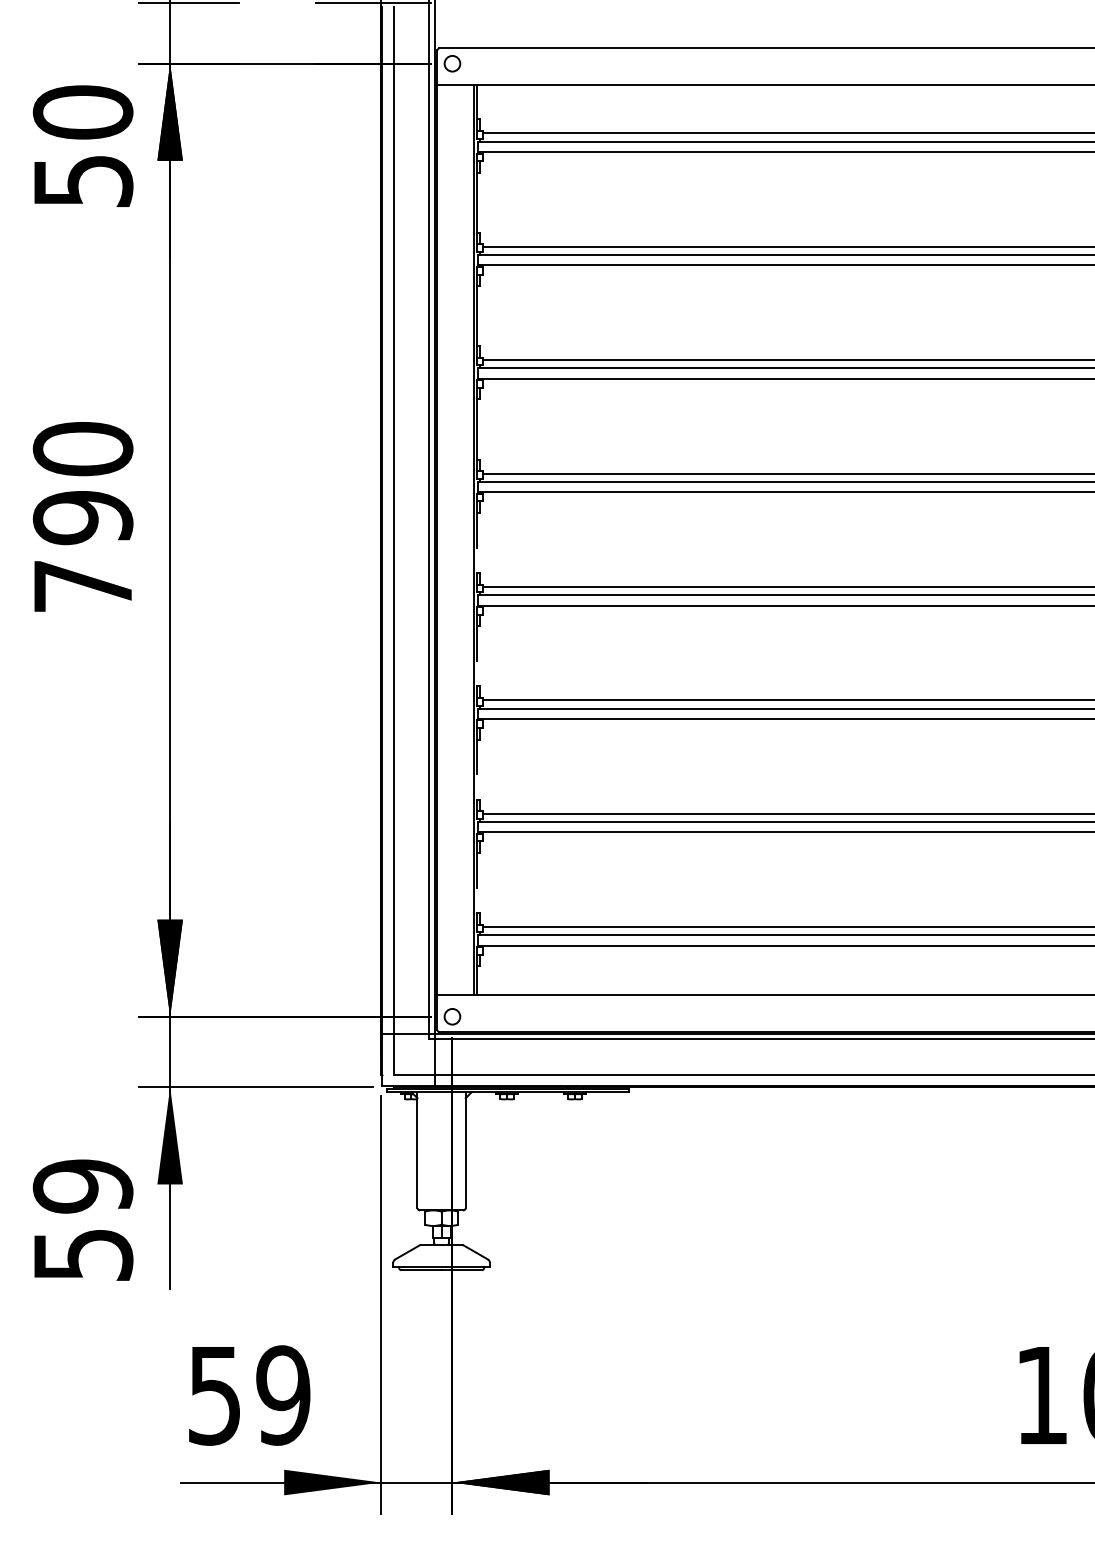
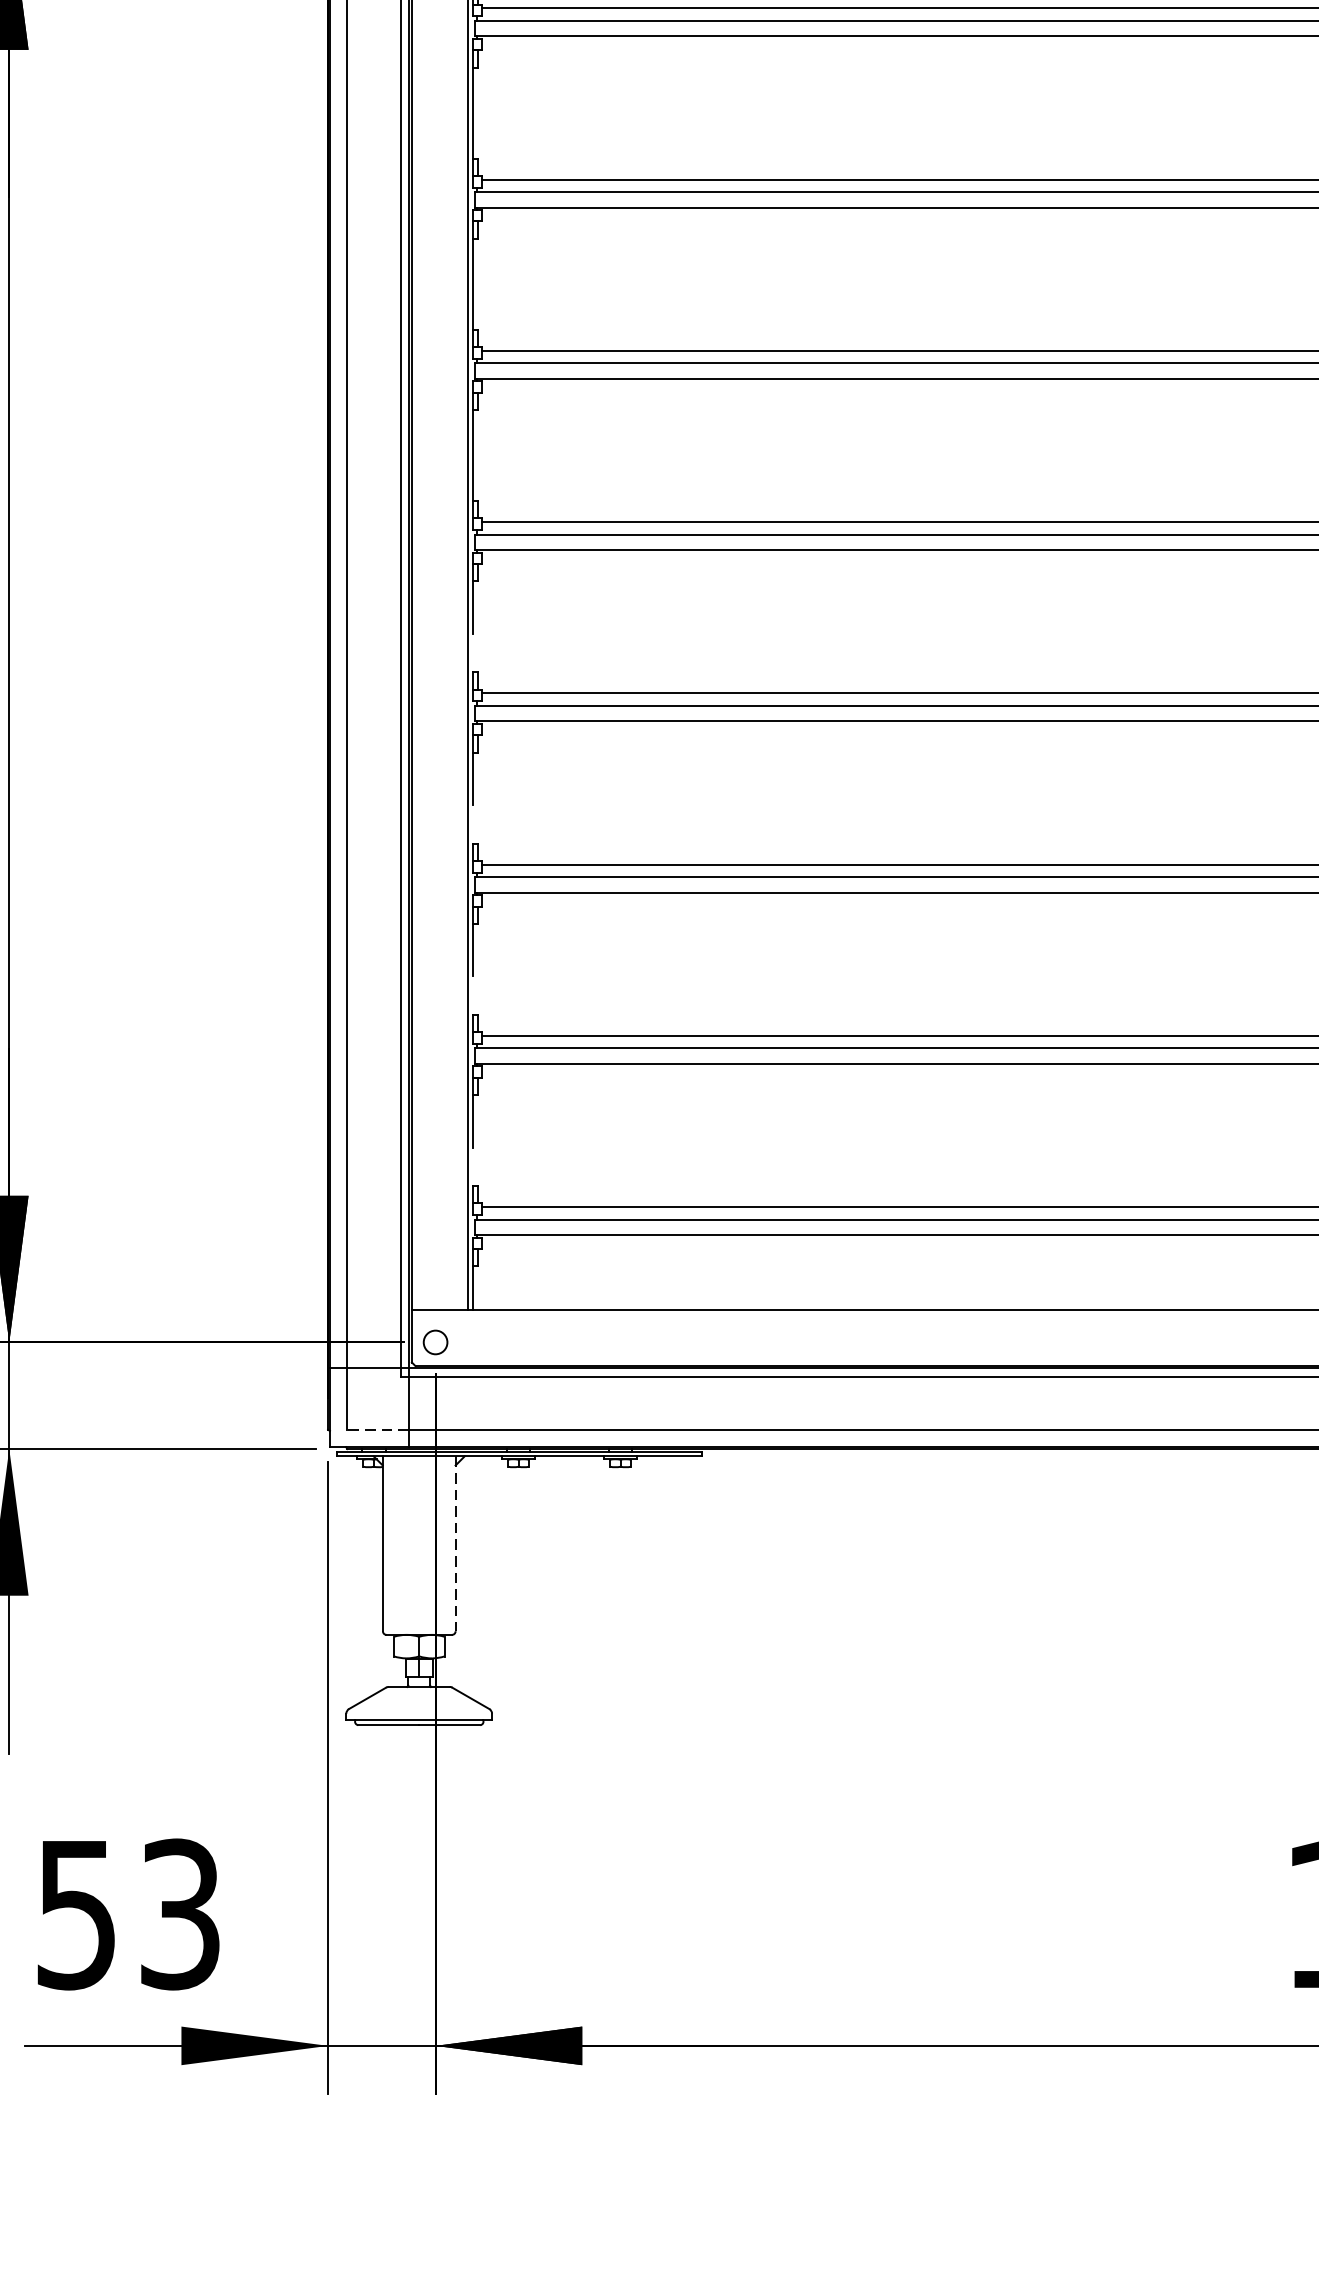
line: (413, 1074) -> (376, 1429), solid -> dashed
line: (465, 1150) -> (455, 1544), solid -> dashed
text: (283, 1395) -> (180, 1914), 59 -> 53

